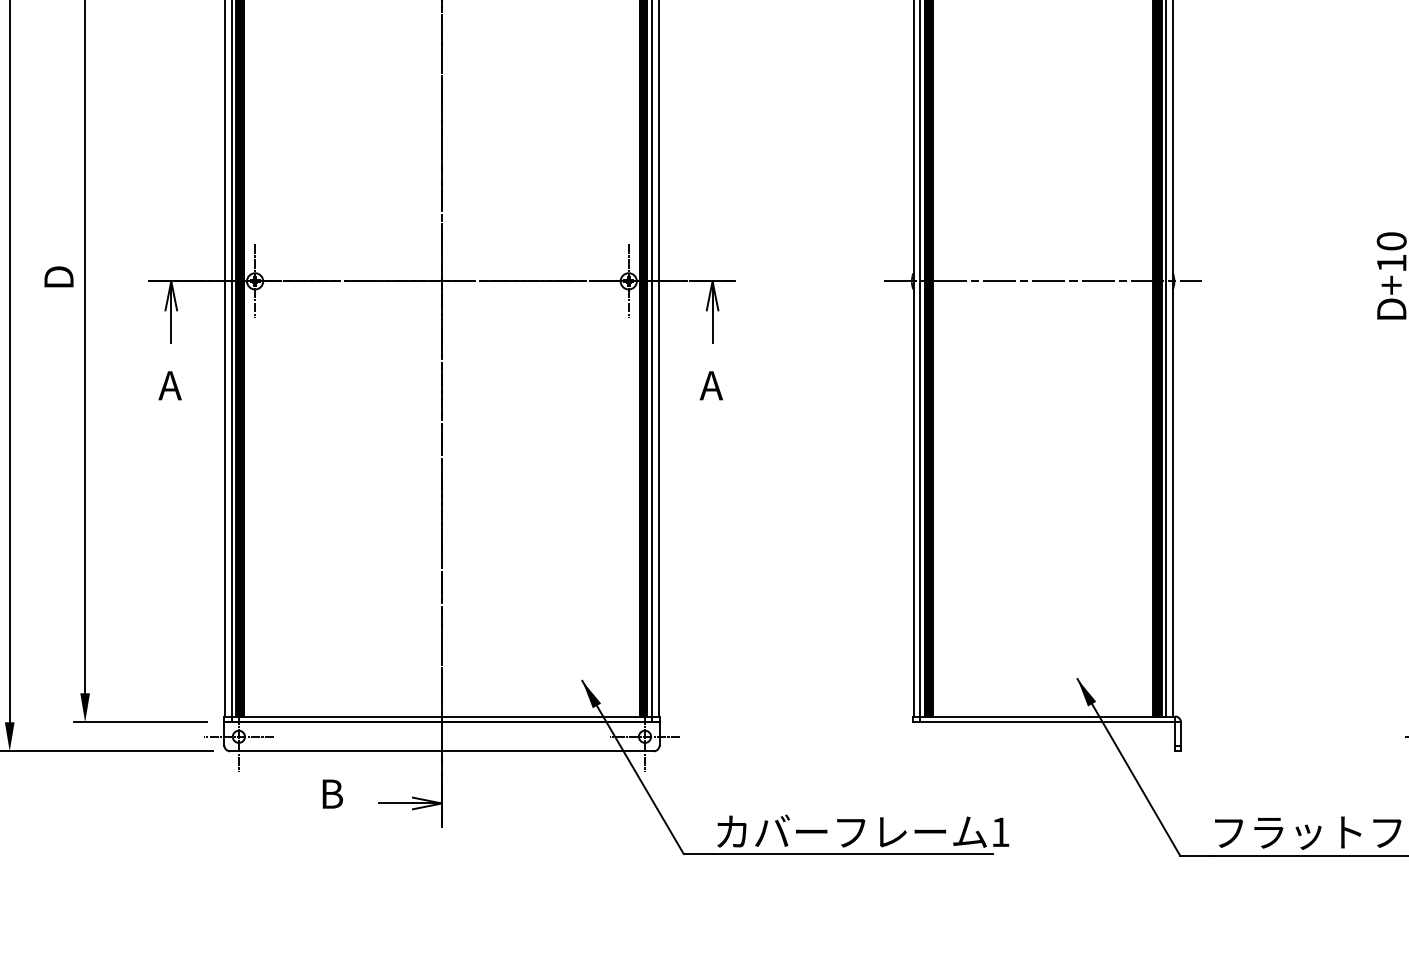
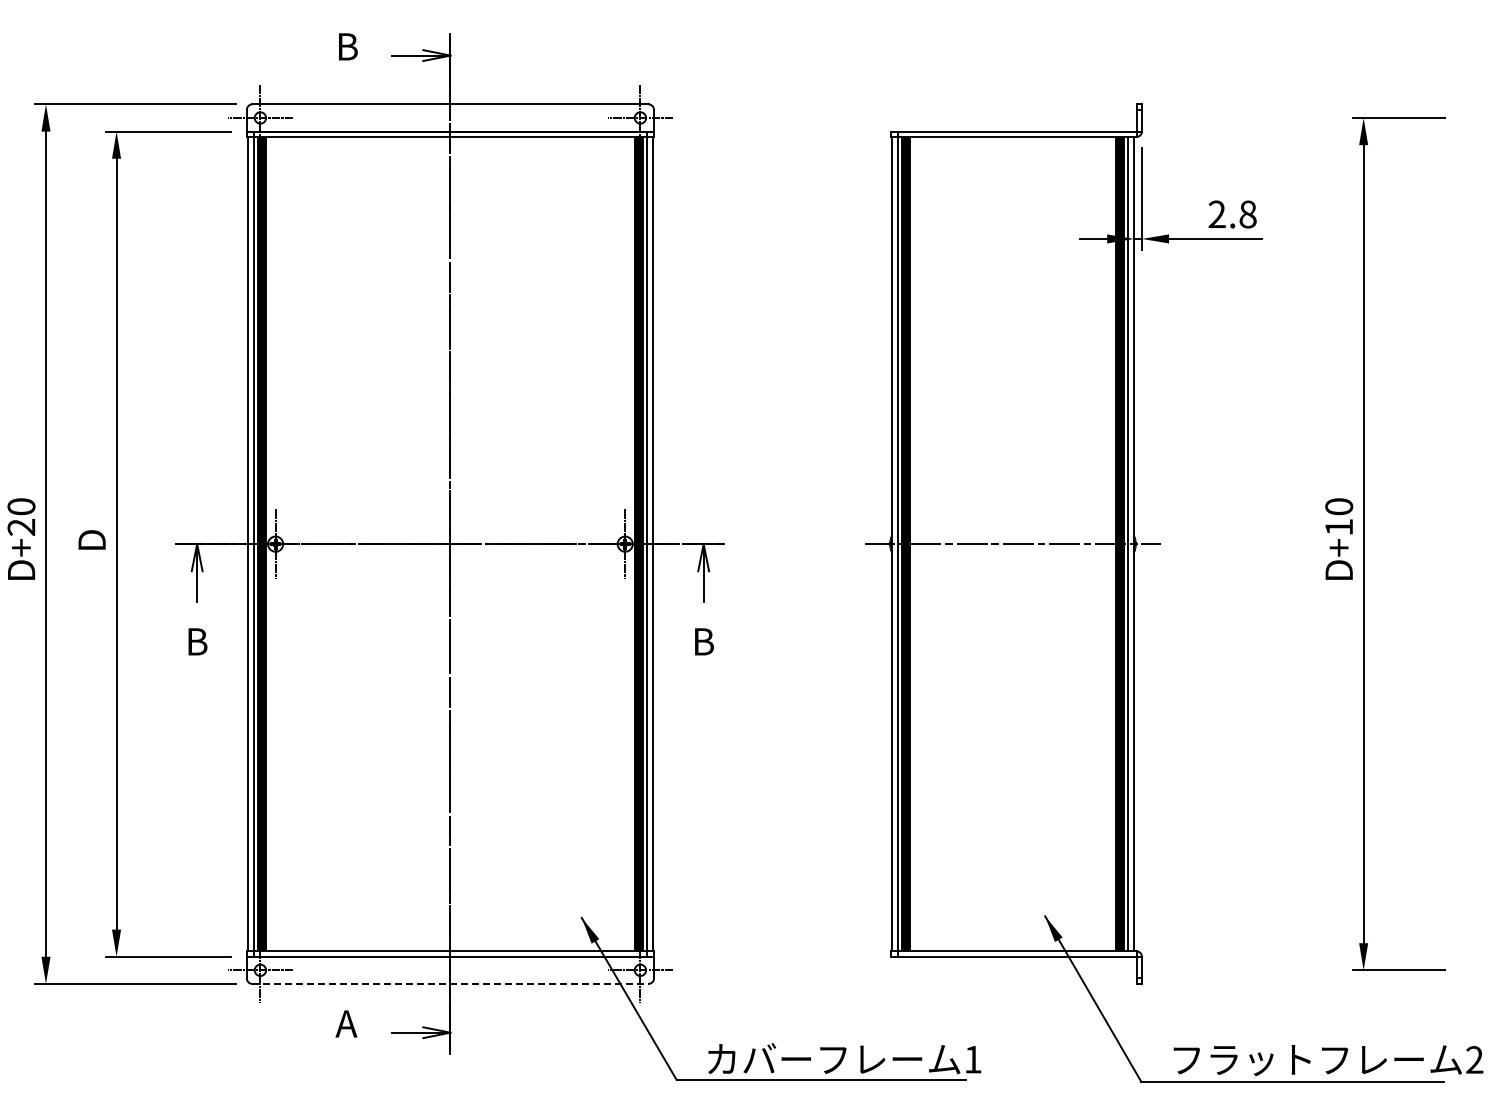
text: (170, 385) -> (196, 641), A -> B
text: (711, 385) -> (702, 641), A -> B
line: (442, 750) -> (450, 983), solid -> dashed
text: (330, 793) -> (346, 1023), B -> A

